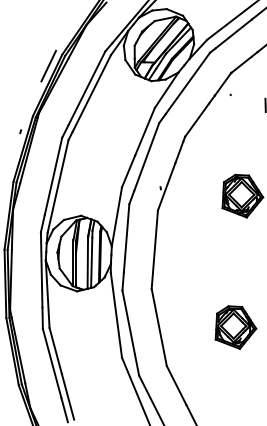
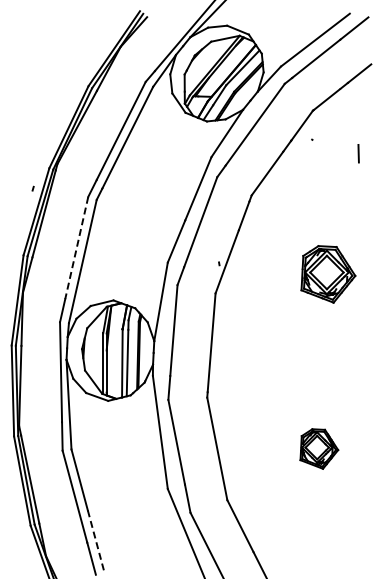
line: (48, 66) -> (70, 101), removed
line: (53, 176) -> (76, 248), solid -> dashed
part: (236, 327) -> (319, 448), size x0.7
line: (68, 396) -> (96, 540), solid -> dashed

